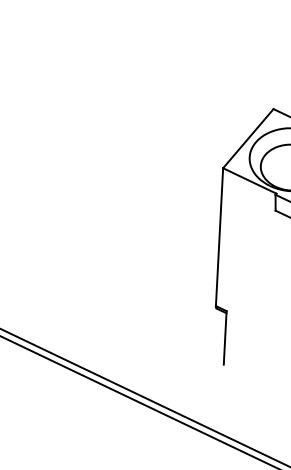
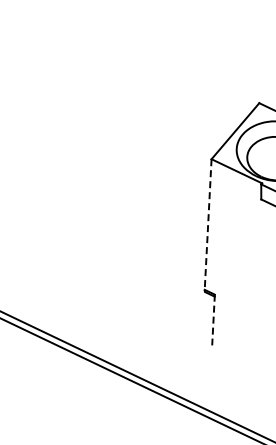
line: (219, 238) -> (208, 225), solid -> dashed
line: (225, 338) -> (213, 320), solid -> dashed

